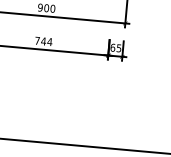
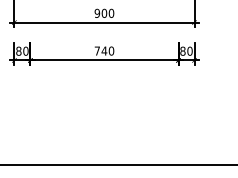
text: (49, 41) -> (111, 50), 744 -> 740
text: (116, 47) -> (186, 50), 65 -> 80

